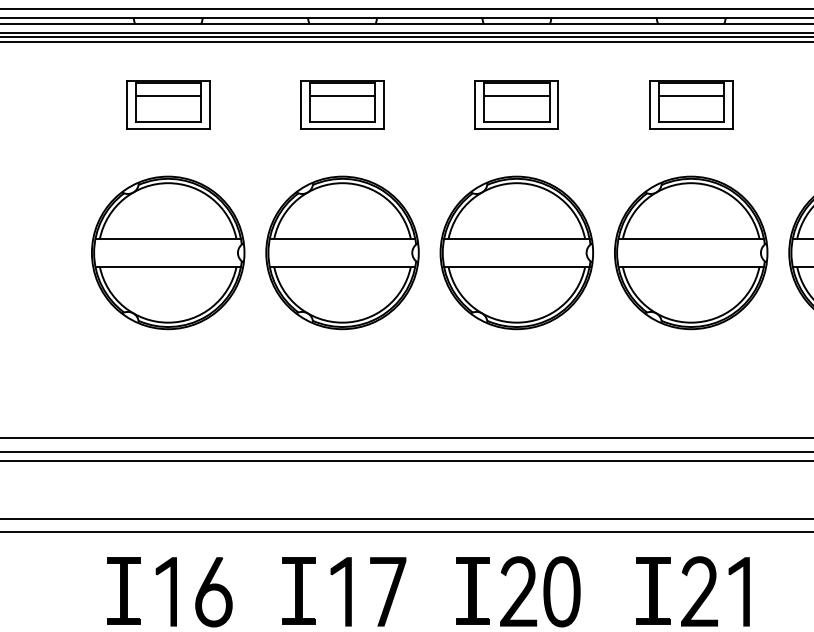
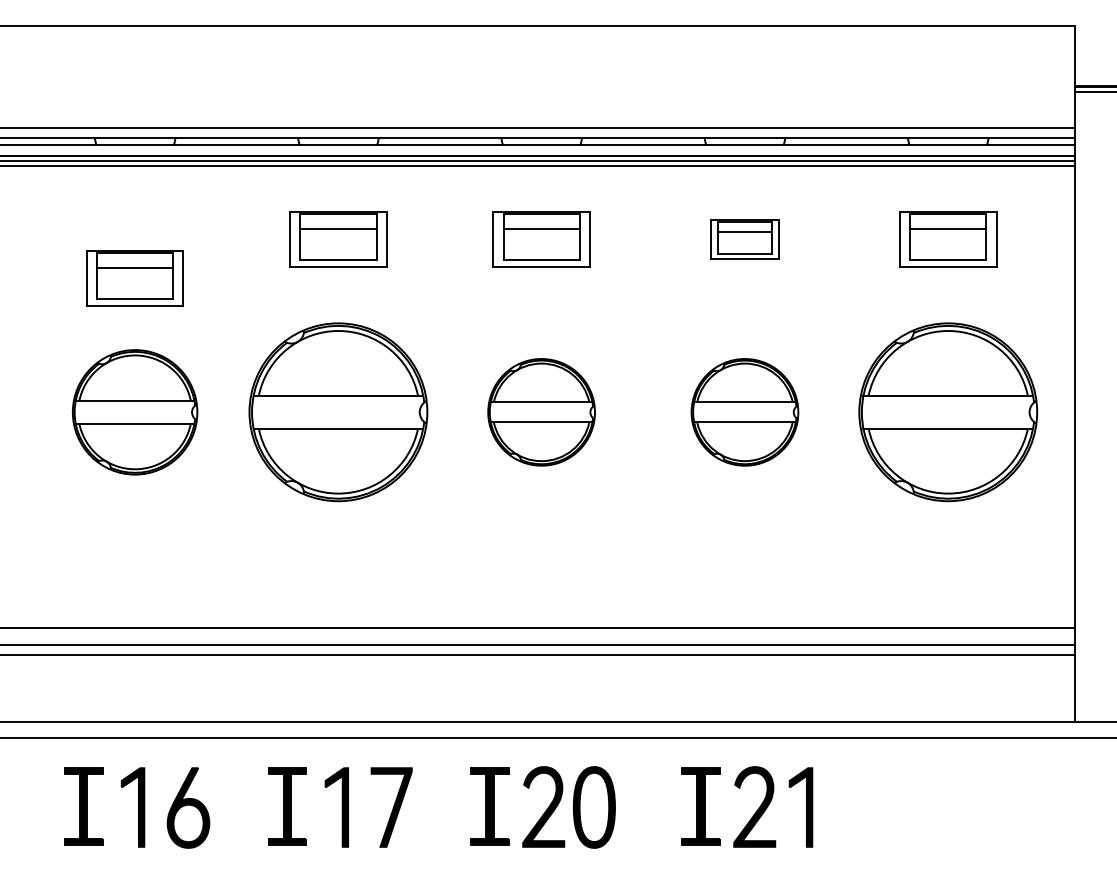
part: (167, 104) -> (134, 278), moved
part: (690, 104) -> (744, 239), size x0.7
part: (167, 253) -> (134, 412), size x0.7
part: (516, 253) -> (541, 412), size x0.6
part: (690, 253) -> (744, 412), size x0.6

